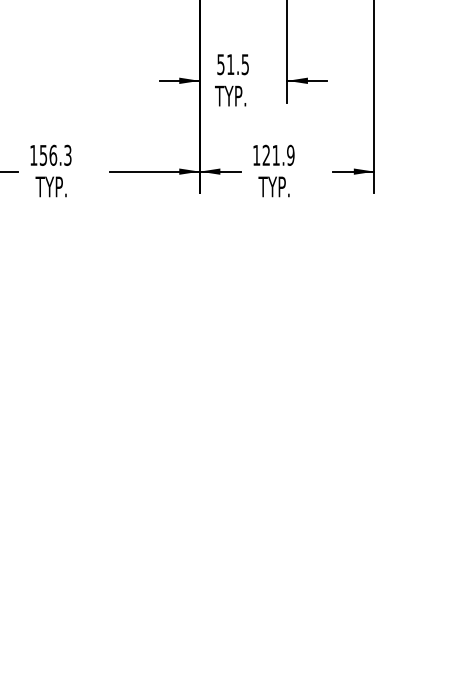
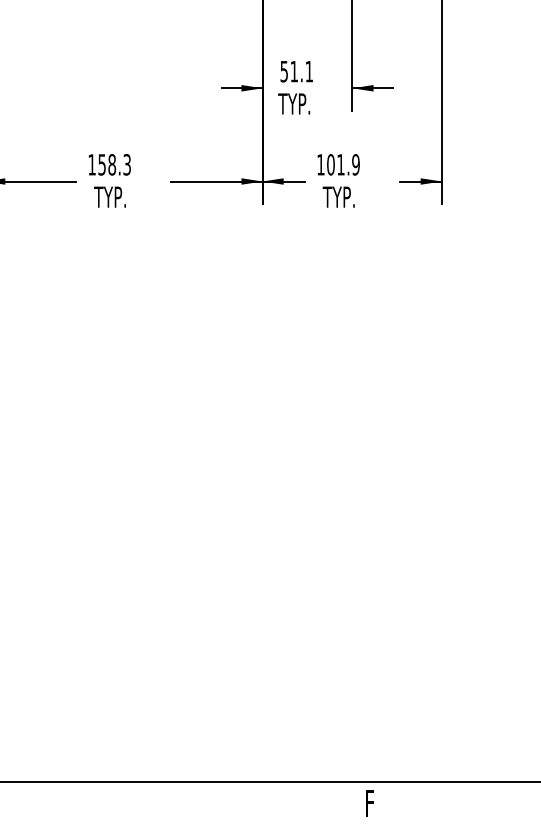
text: (244, 64) -> (308, 71), 51.5 -> 51.1
text: (53, 155) -> (112, 164), 156.3 -> 158.3
text: (265, 155) -> (330, 164), 121.9 -> 101.9

